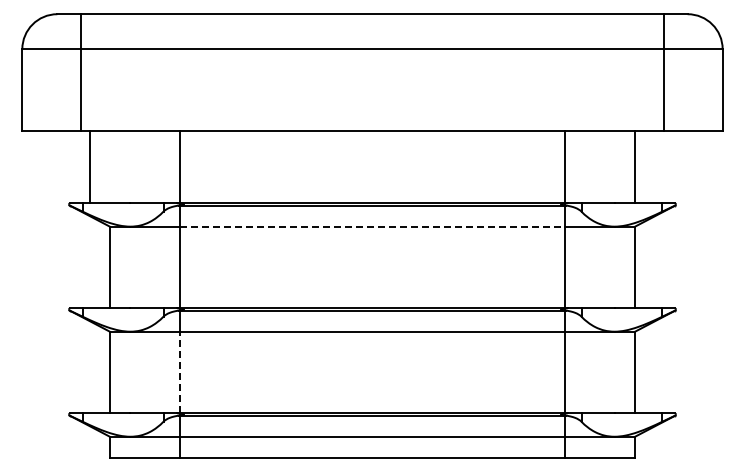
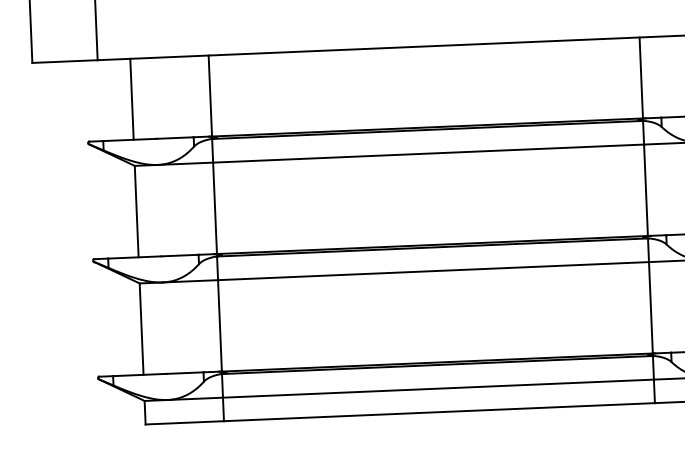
line: (89, 166) -> (131, 98), moved
line: (372, 226) -> (428, 153), dashed -> solid
line: (179, 372) -> (219, 325), dashed -> solid

